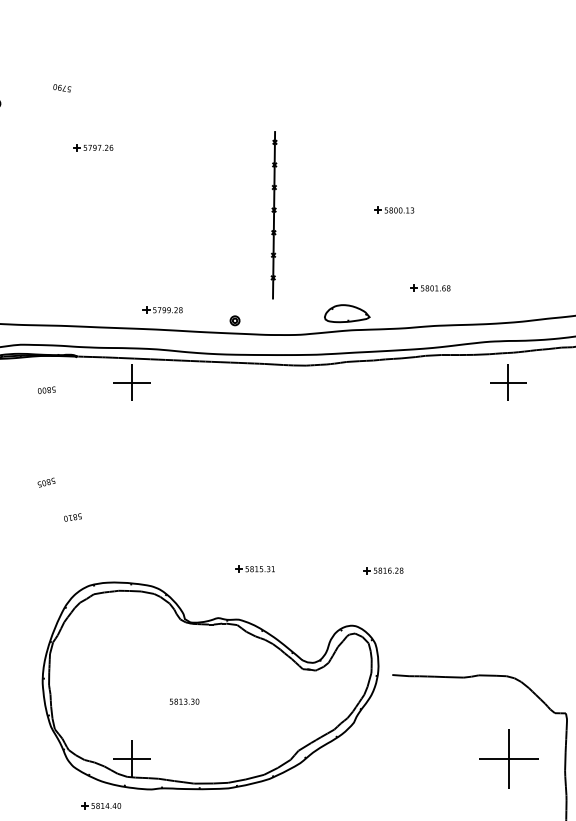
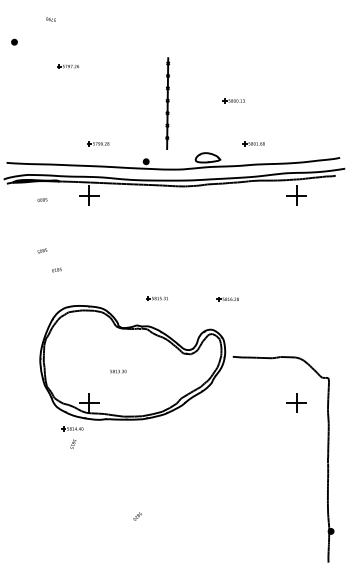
text: (61, 87) -> (50, 19), moved
part: (162, 309) -> (98, 143), moved
part: (507, 757) -> (296, 402), size x0.62

